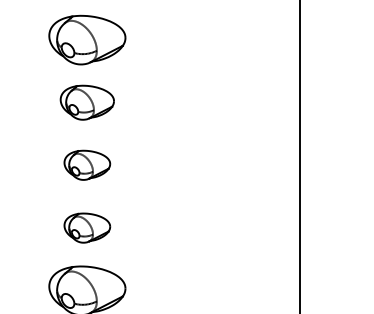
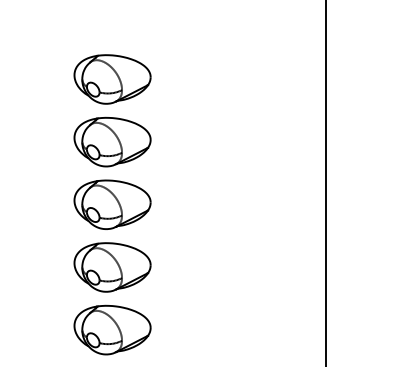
part: (87, 102) -> (112, 141), size x1.43
part: (87, 165) -> (112, 204), size x1.67
part: (87, 228) -> (112, 267), size x1.67

